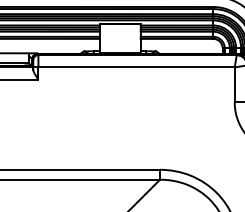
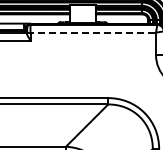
line: (135, 67) -> (92, 32), solid -> dashed

